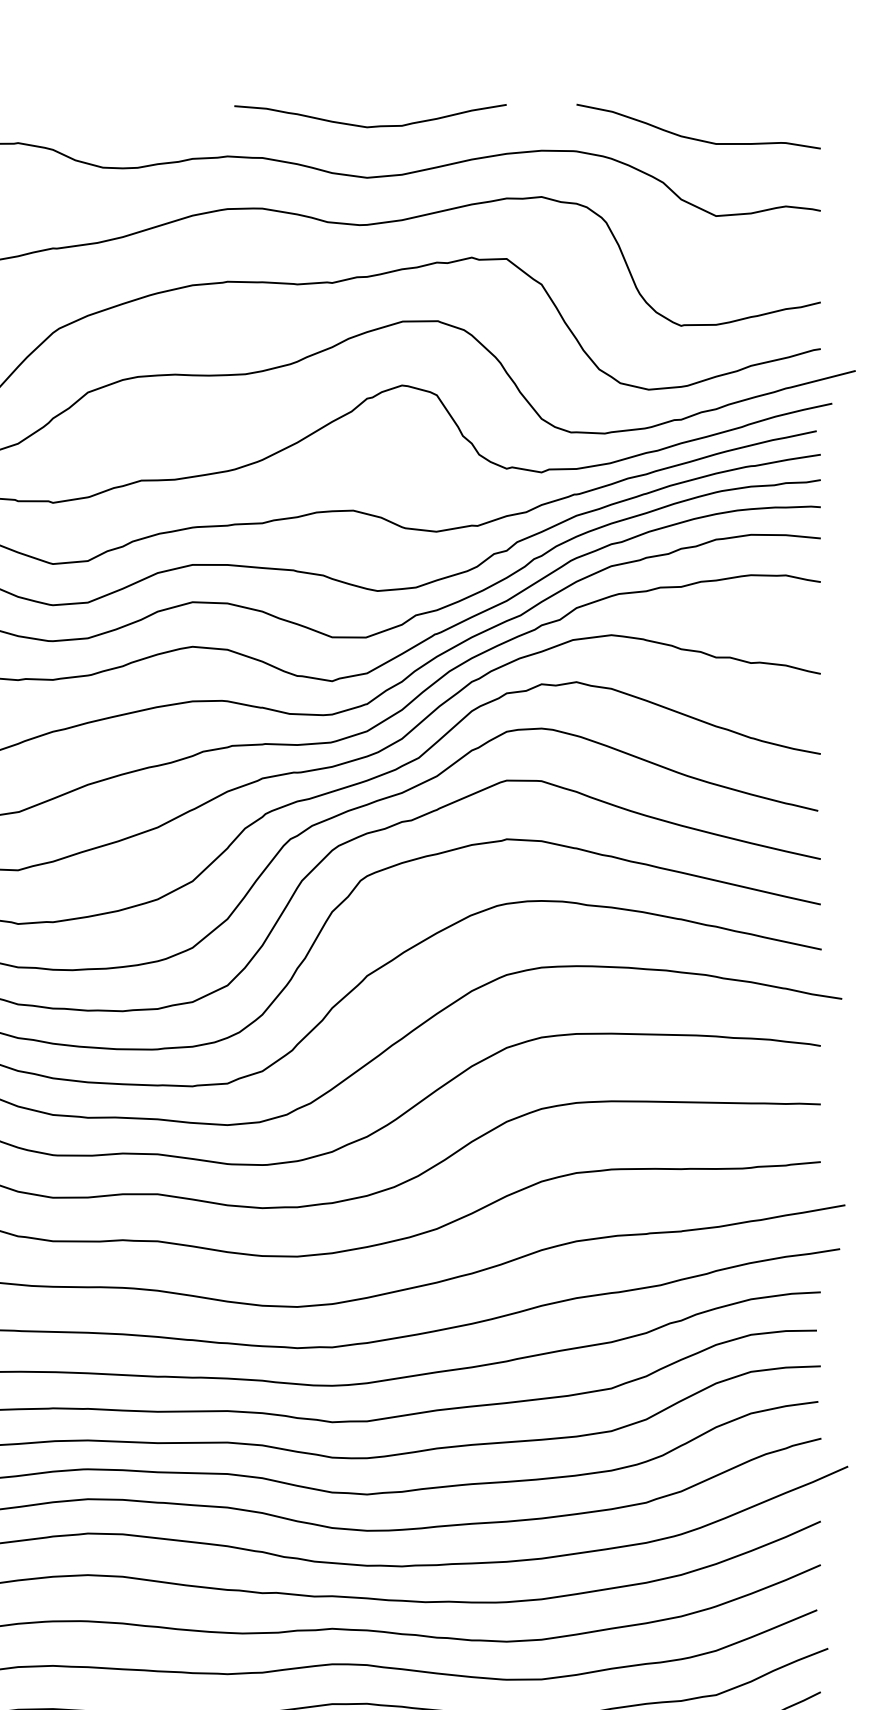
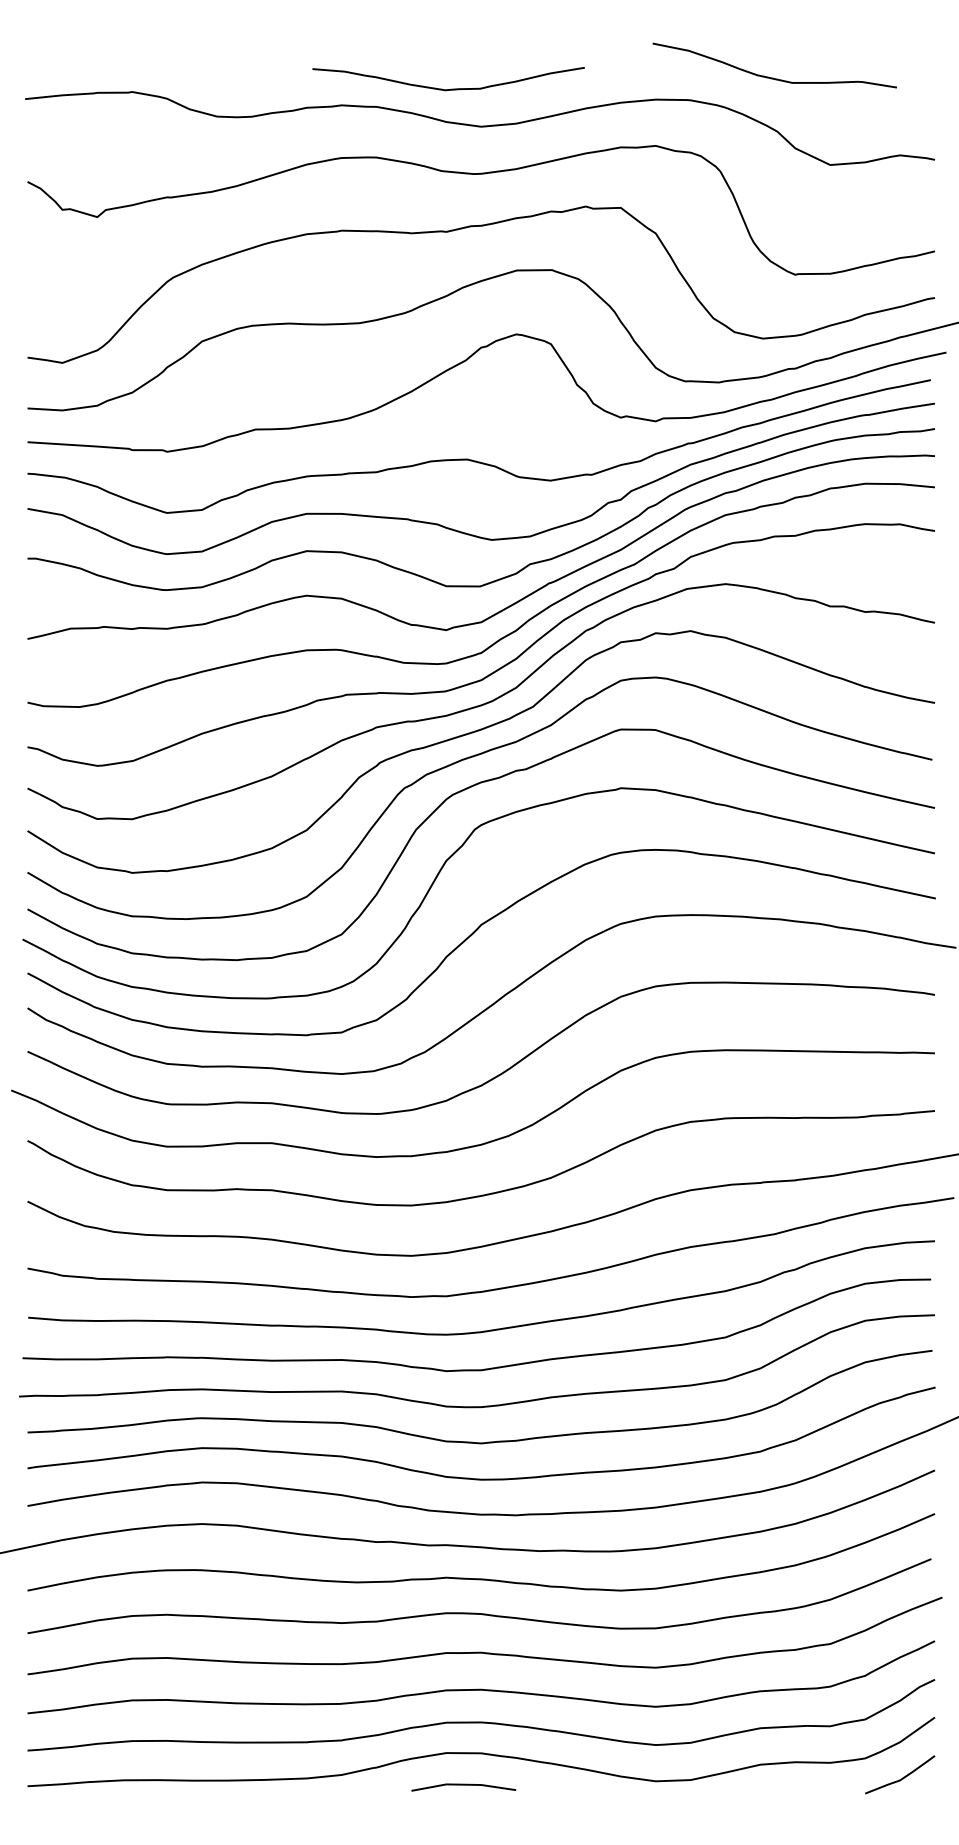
curve: (373, 125) -> (451, 88), moved
curve: (697, 138) -> (773, 77), moved

